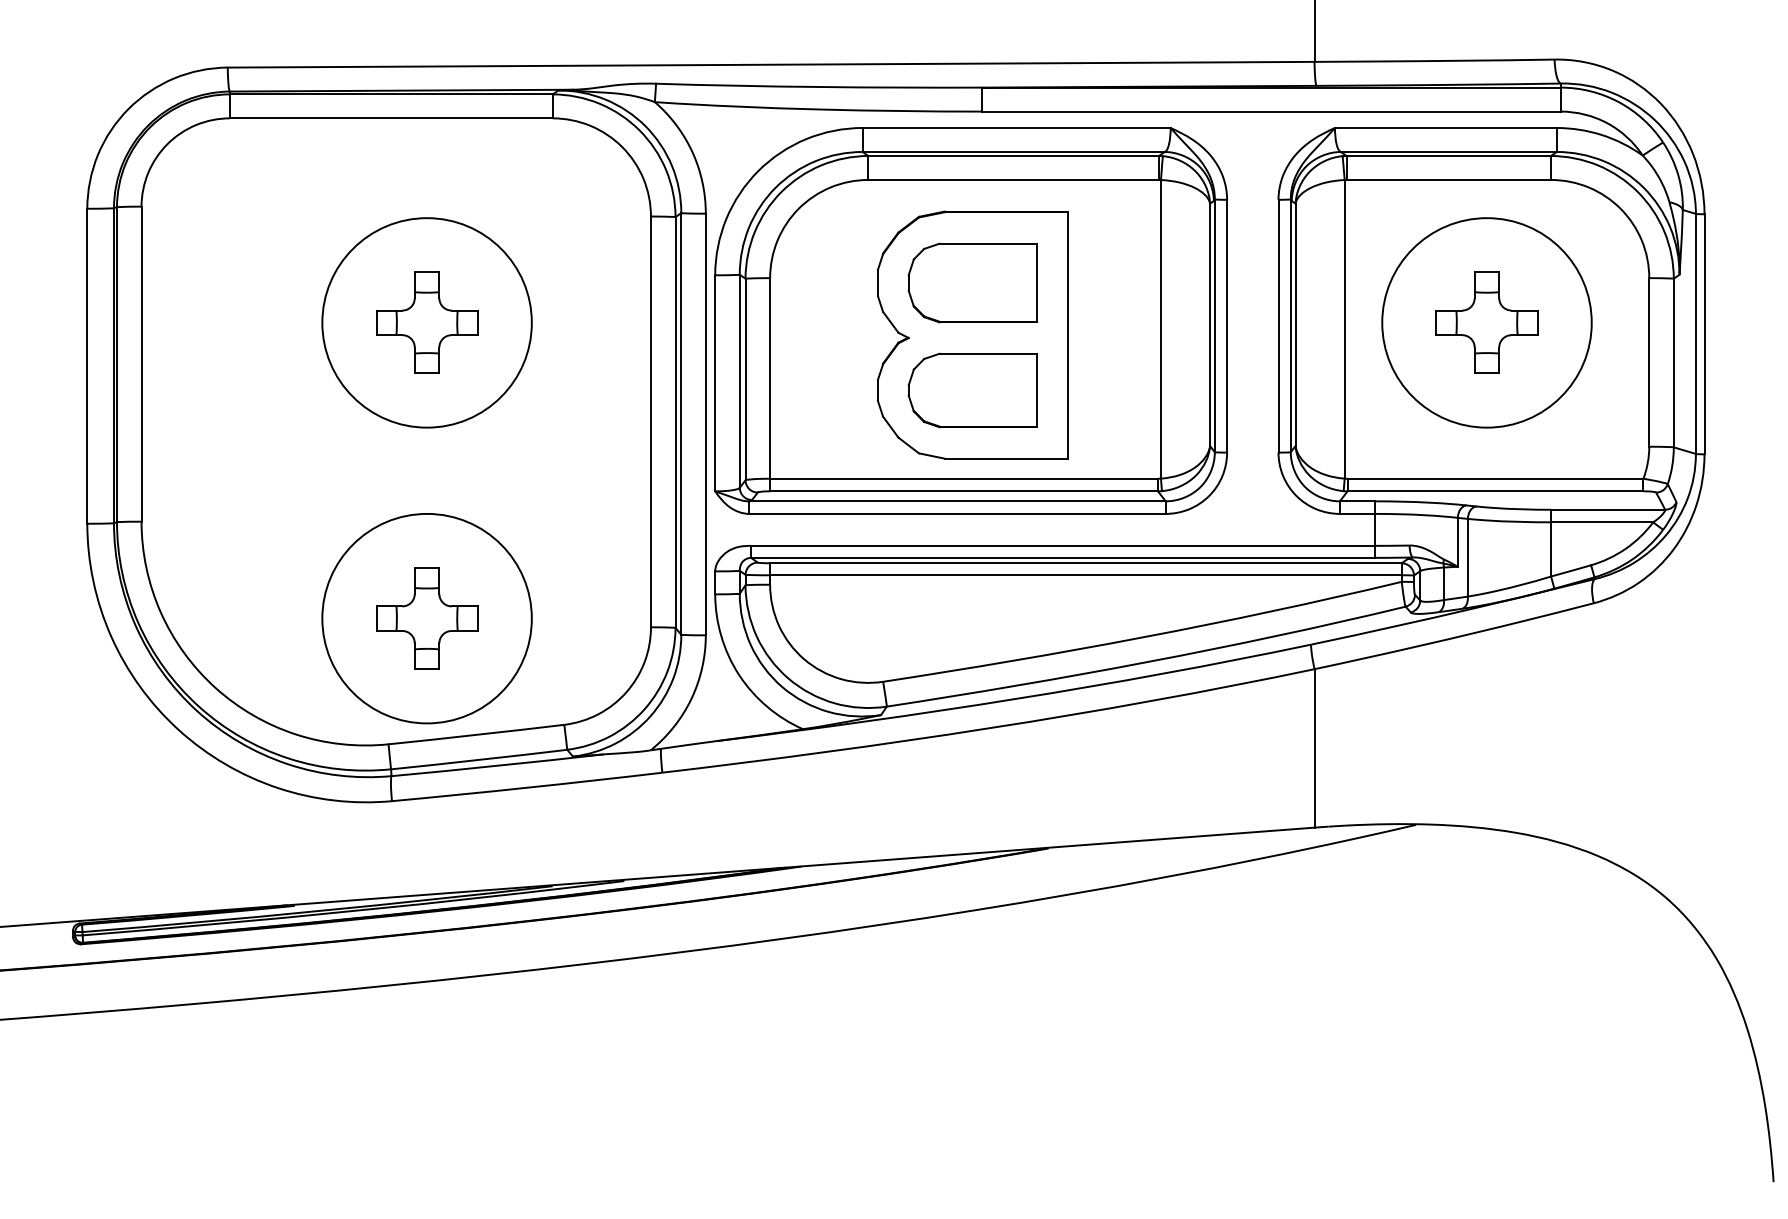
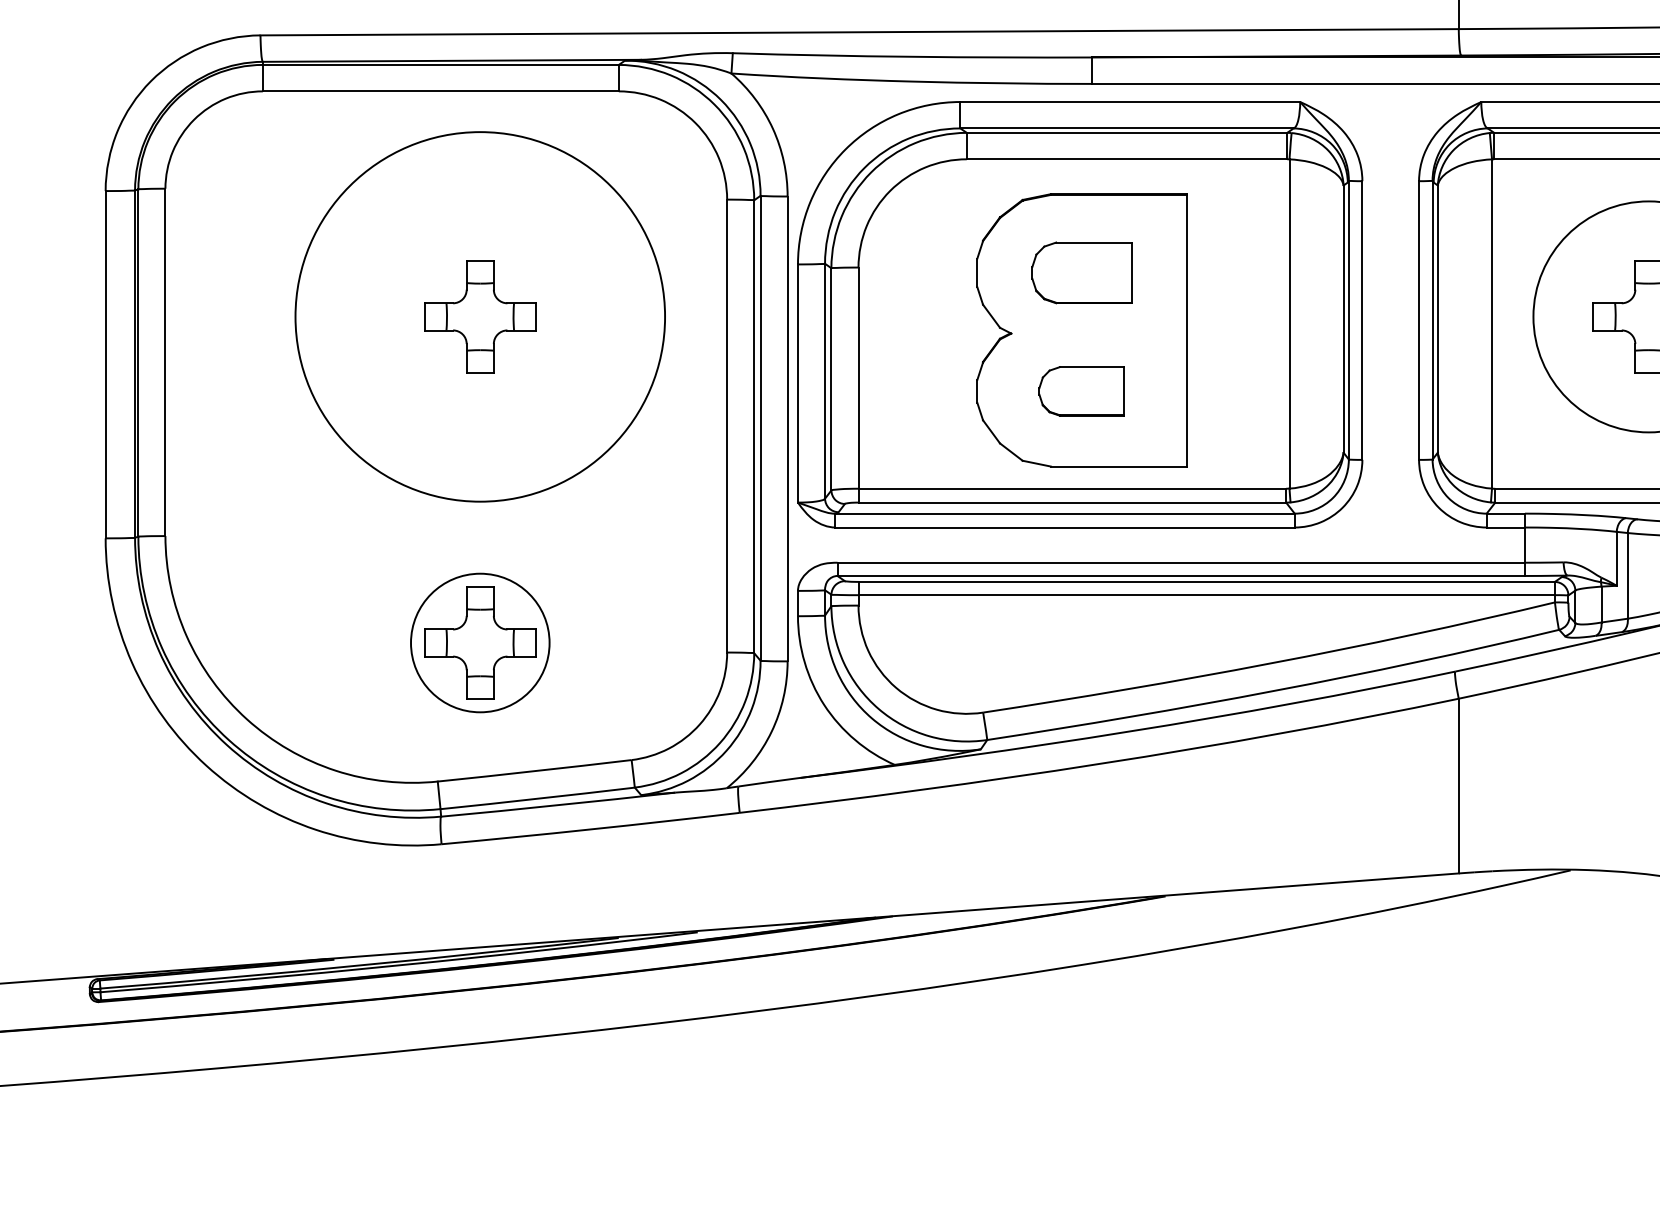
part: (972, 282) -> (1081, 272), size x0.7
circle: (426, 322) -> (479, 316), size x1.6
part: (972, 390) -> (1081, 391), size x0.6
circle: (426, 618) -> (479, 642), size x0.6

